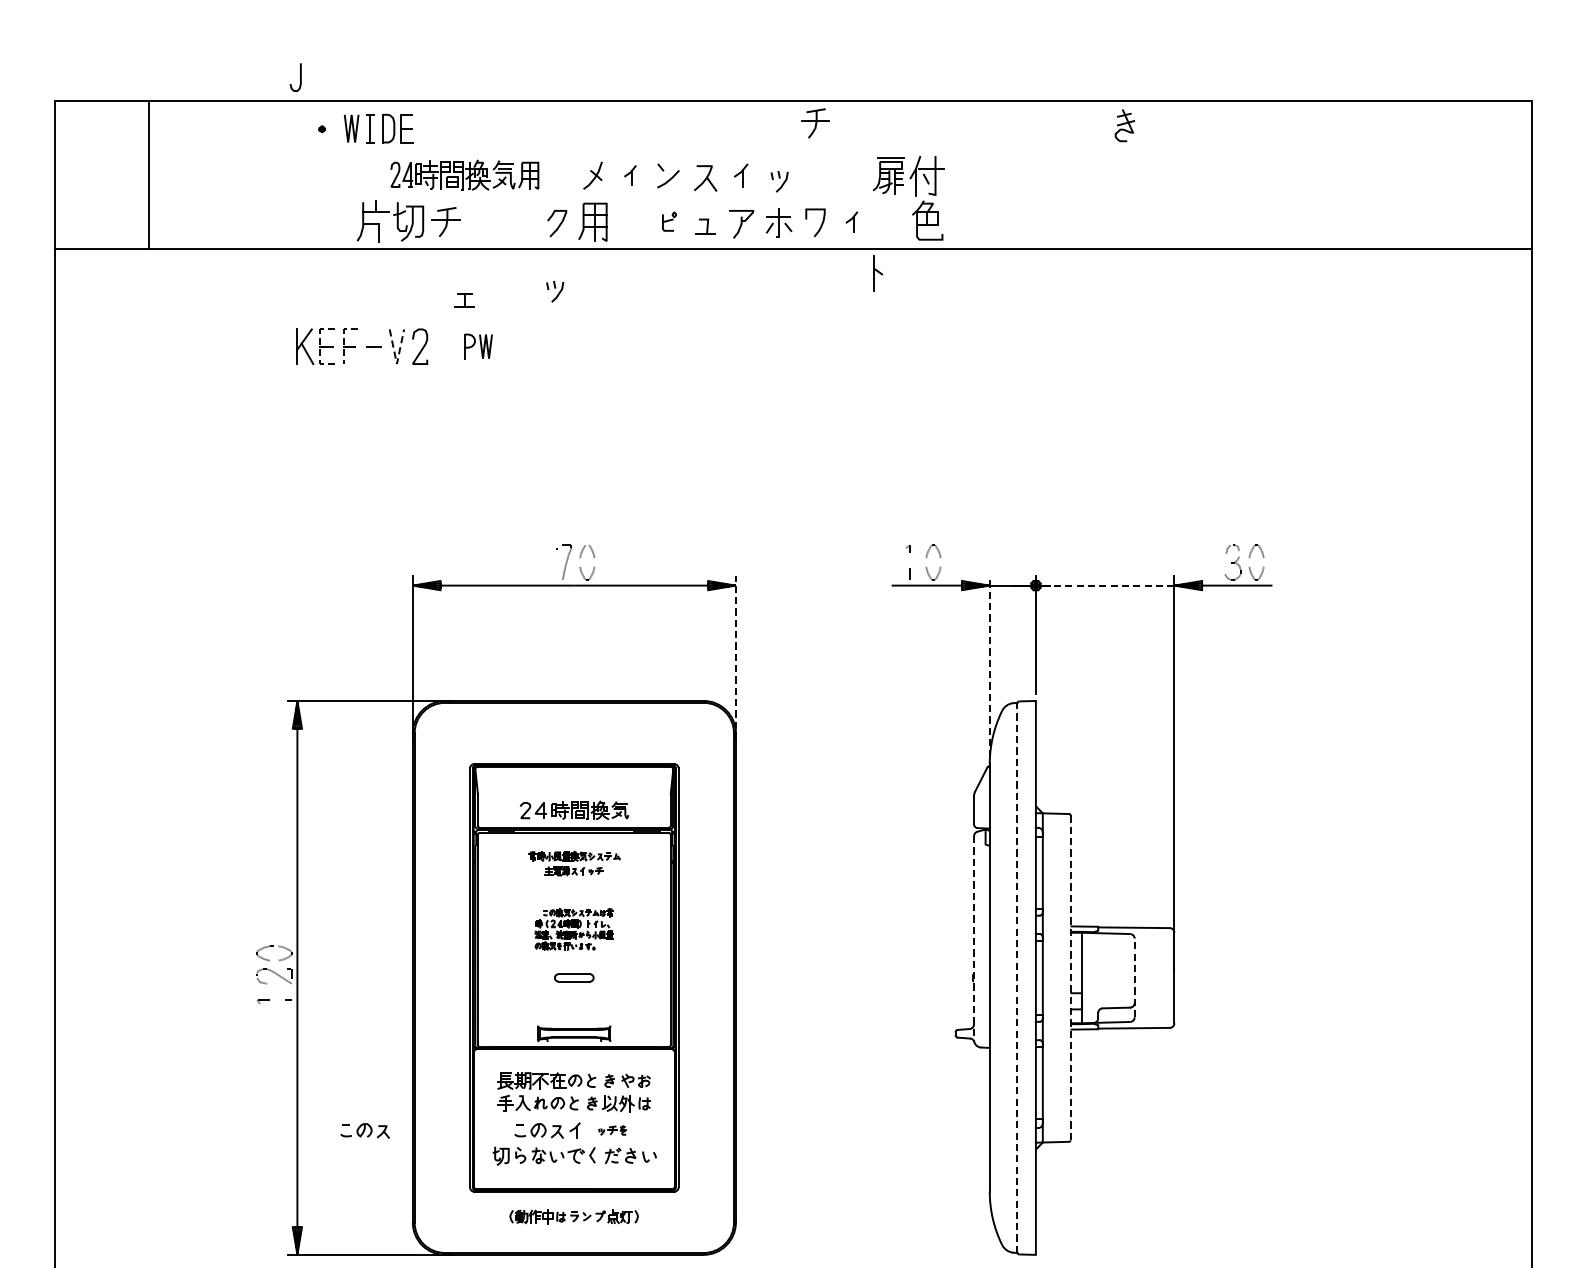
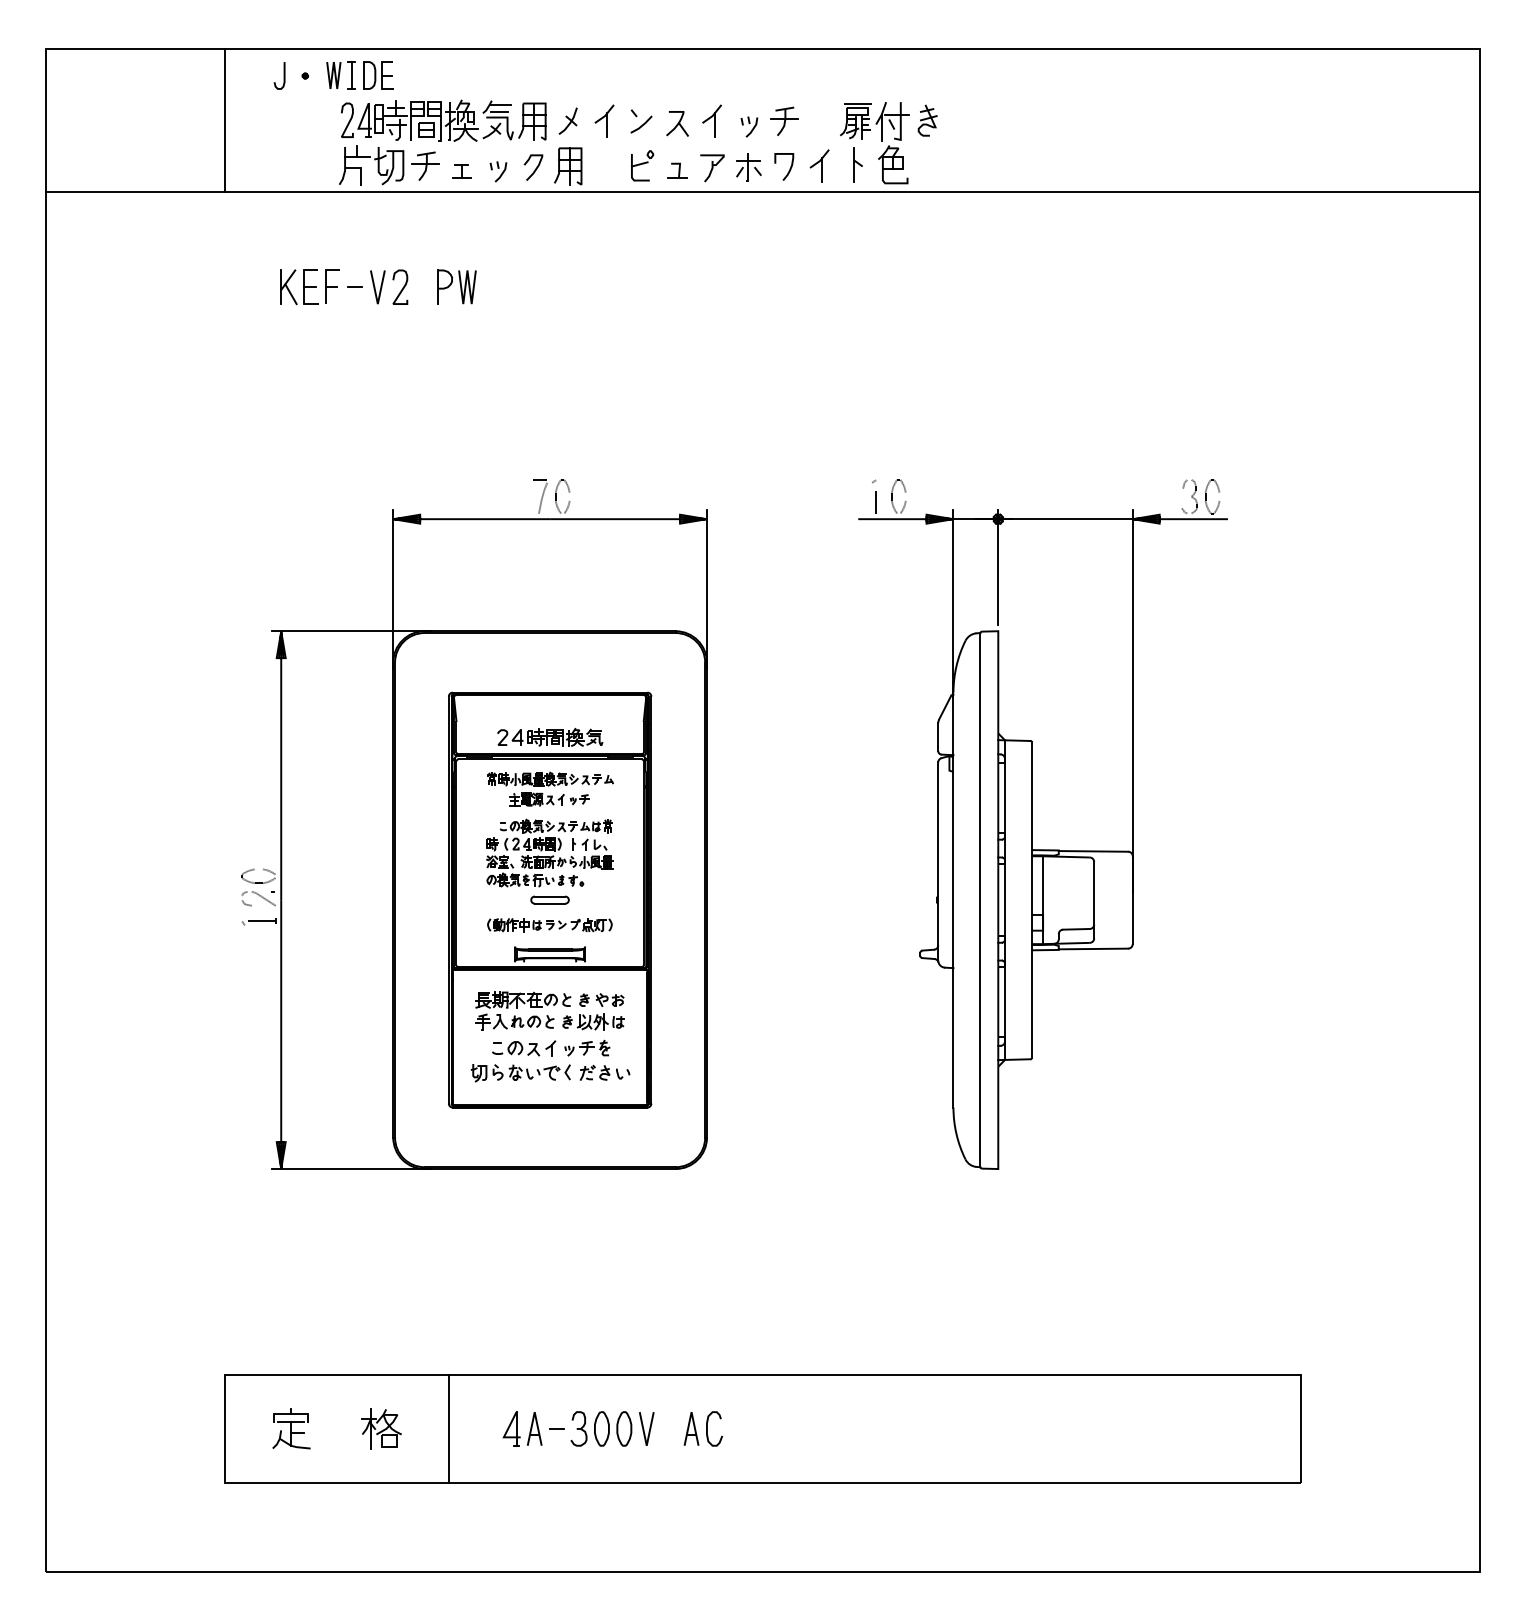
curve: (299, 77) -> (283, 75), moved
part: (815, 122) -> (784, 120), moved
part: (1124, 125) -> (927, 120), moved
line: (149, 174) -> (225, 120), moved
part: (464, 174) -> (443, 120), size x1.43
part: (630, 174) -> (604, 120), size x1.67
part: (740, 174) -> (711, 120), size x1.43
part: (669, 221) -> (642, 165), size x1.67
part: (851, 221) -> (819, 165), size x1.67
part: (877, 272) -> (857, 164), moved
part: (555, 291) -> (498, 171), moved
part: (464, 300) -> (461, 171), moved
line: (344, 338) -> (326, 279), dashed -> solid
part: (477, 345) -> (456, 286), size x1.43
line: (320, 348) -> (303, 288), dashed -> solid
line: (396, 364) -> (377, 304), dashed -> solid
line: (1105, 585) -> (1065, 519), dashed -> solid
line: (735, 658) -> (706, 589), dashed -> solid
line: (989, 672) -> (953, 603), dashed -> solid
part: (574, 862) -> (550, 788), size x1.43
part: (573, 928) -> (549, 852), size x1.67
line: (974, 939) -> (938, 862), dashed -> solid
line: (1017, 977) -> (980, 899), dashed -> solid
line: (1135, 977) -> (1094, 899), dashed -> solid
line: (1070, 978) -> (1031, 900), dashed -> solid
part: (612, 1129) -> (587, 1047), size x1.67
part: (365, 1130) -> (347, 1048), removed
part: (573, 1217) -> (549, 925), moved

